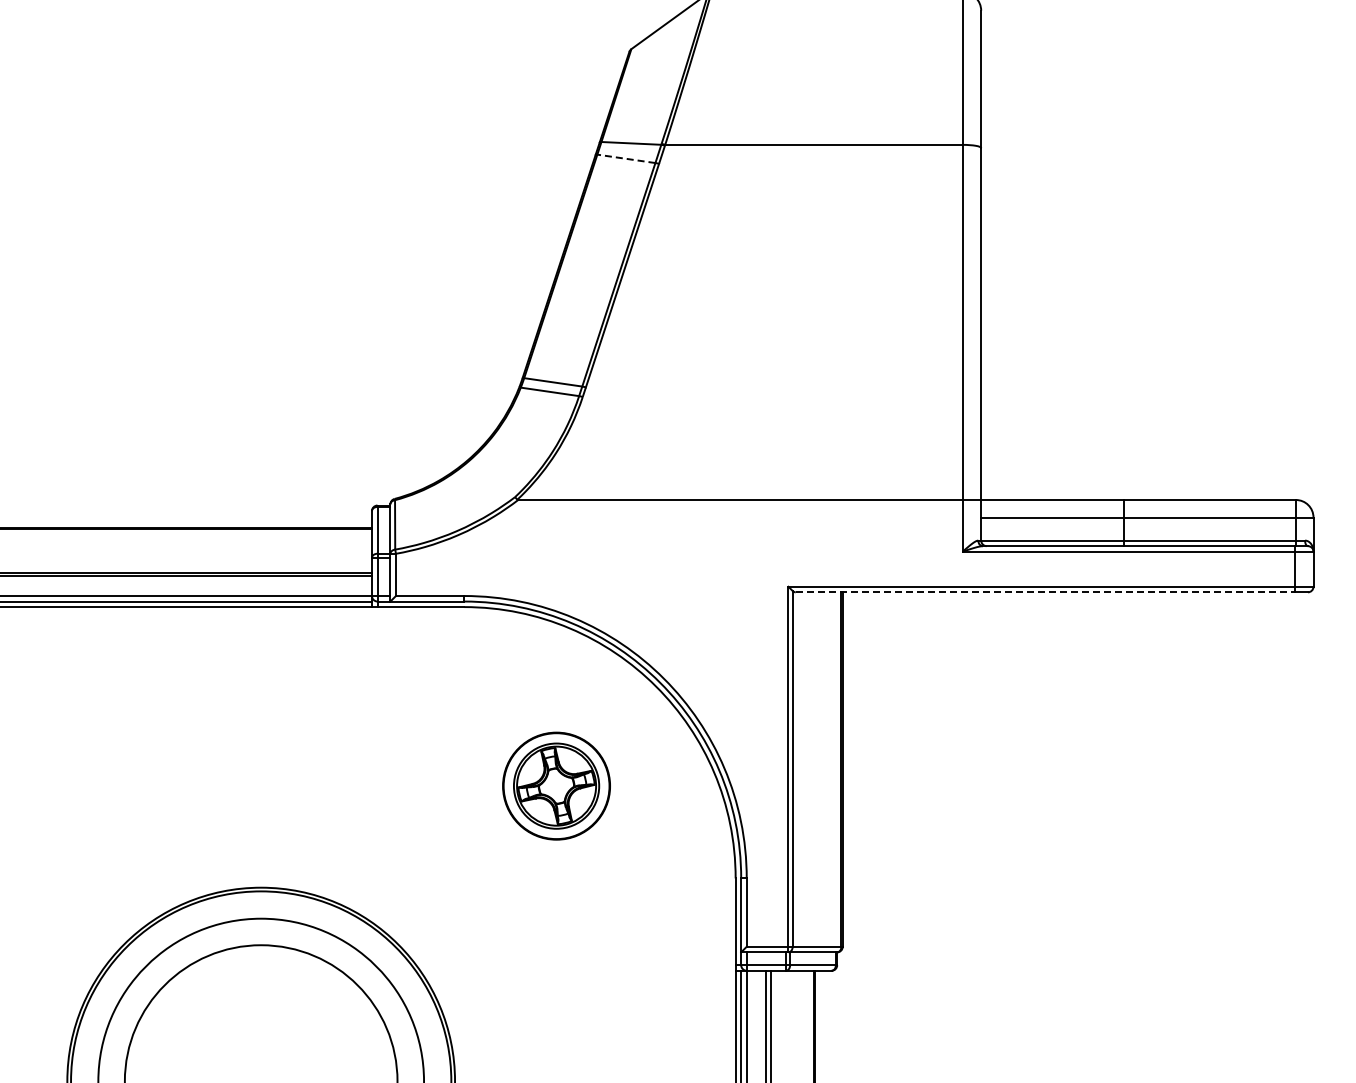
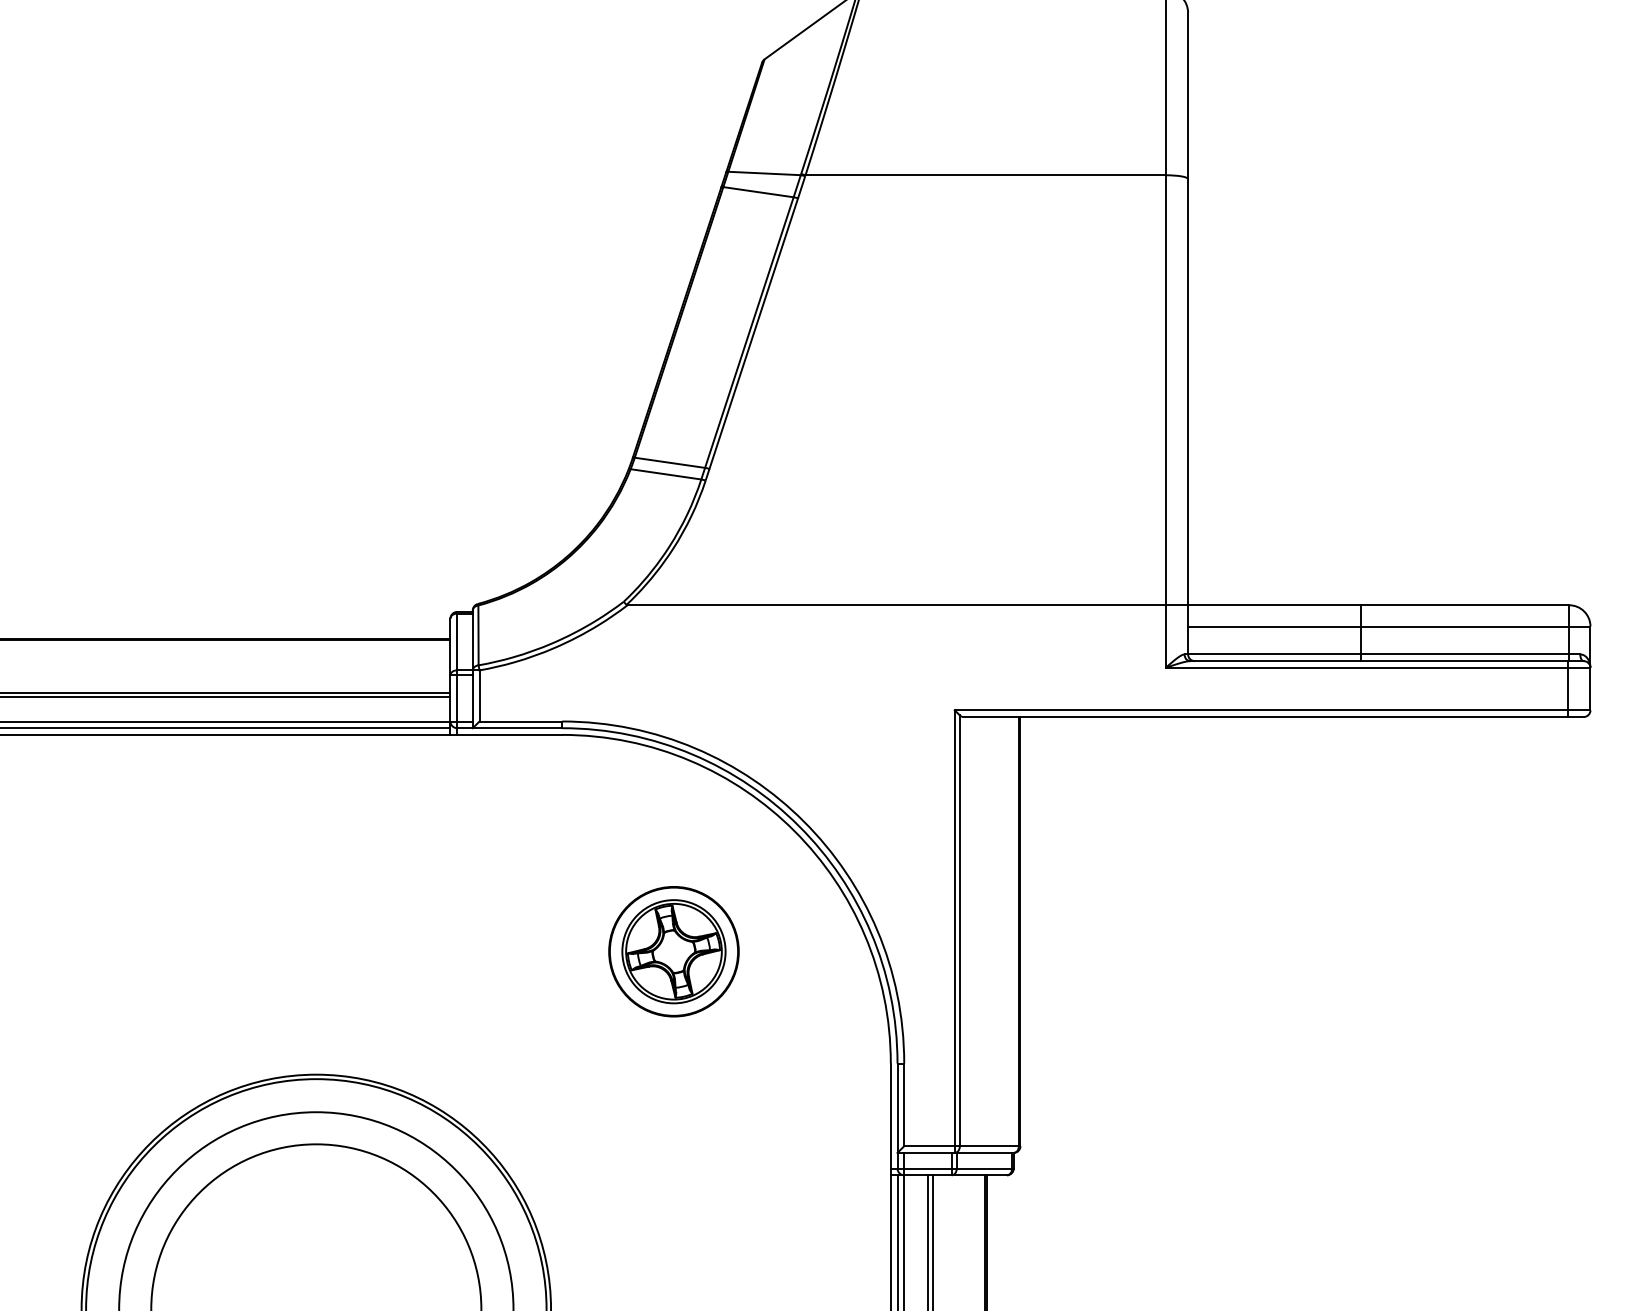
line: (625, 158) -> (757, 191), dashed -> solid
line: (1045, 592) -> (1265, 717), dashed -> solid

